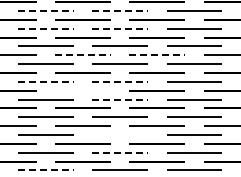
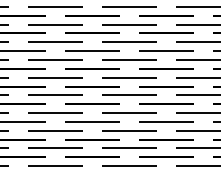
line: (45, 11) -> (54, 7), dashed -> solid
line: (120, 11) -> (129, 7), dashed -> solid
line: (45, 28) -> (54, 24), dashed -> solid
line: (120, 28) -> (129, 24), dashed -> solid
line: (83, 55) -> (92, 51), dashed -> solid
line: (157, 55) -> (166, 51), dashed -> solid
line: (45, 81) -> (54, 77), dashed -> solid
line: (120, 81) -> (129, 77), dashed -> solid
line: (82, 90) -> (91, 86), added
line: (120, 99) -> (129, 95), dashed -> solid
line: (119, 134) -> (128, 130), added
line: (120, 152) -> (129, 148), dashed -> solid
line: (45, 170) -> (54, 166), dashed -> solid

